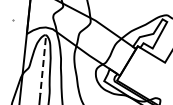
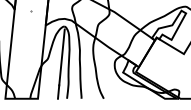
line: (42, 66) -> (61, 57), dashed -> solid

